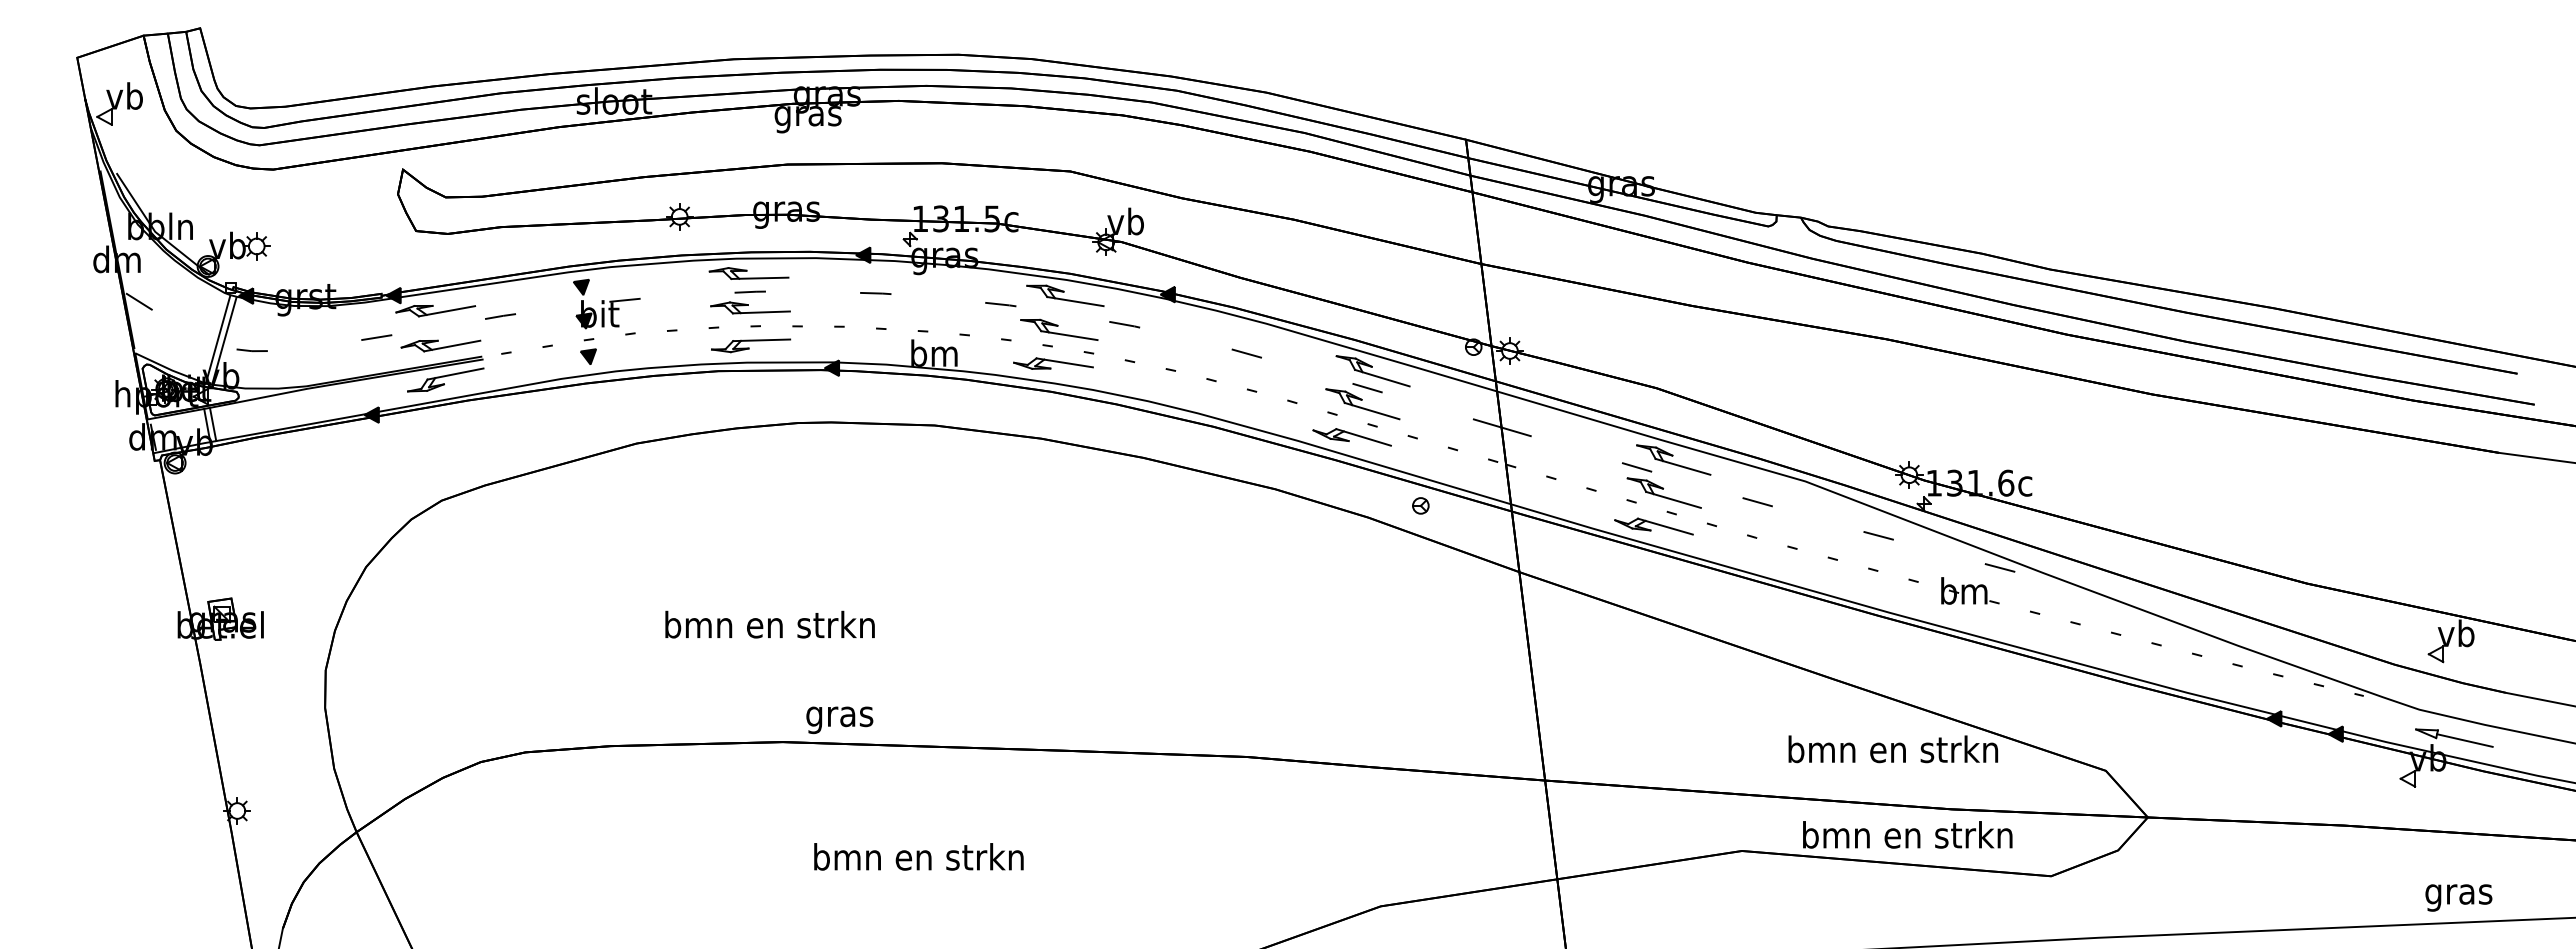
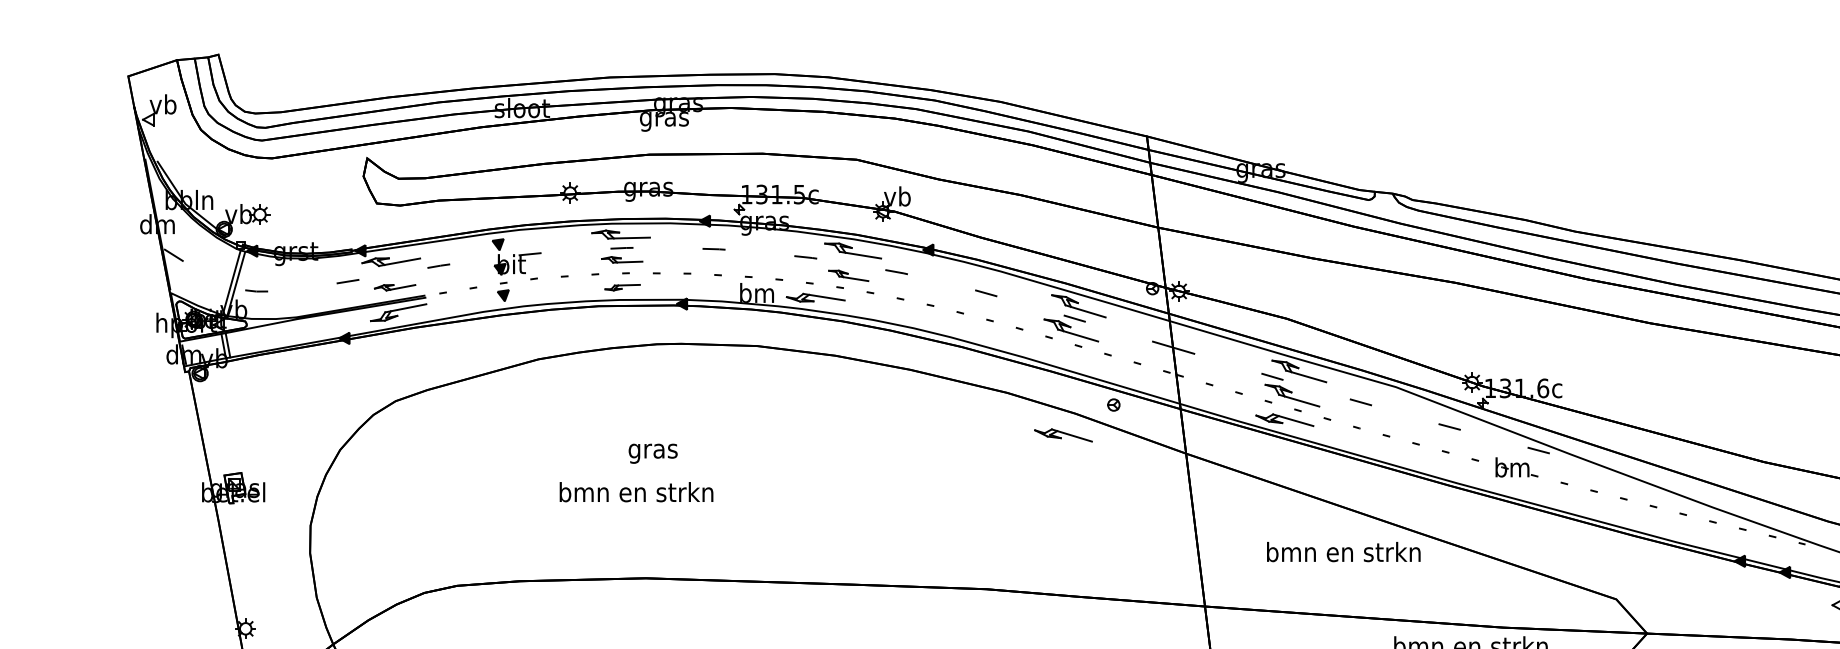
part: (750, 307) -> (622, 259), size x0.7
part: (1059, 329) -> (848, 275), size x0.7
part: (440, 345) -> (394, 287), size x0.7
part: (751, 345) -> (622, 287), size x0.6
part: (1053, 363) -> (815, 297), moved
part: (1351, 437) -> (1062, 435), moved
text: (839, 720) -> (652, 453), moved
text: (1893, 749) -> (1343, 552), moved

